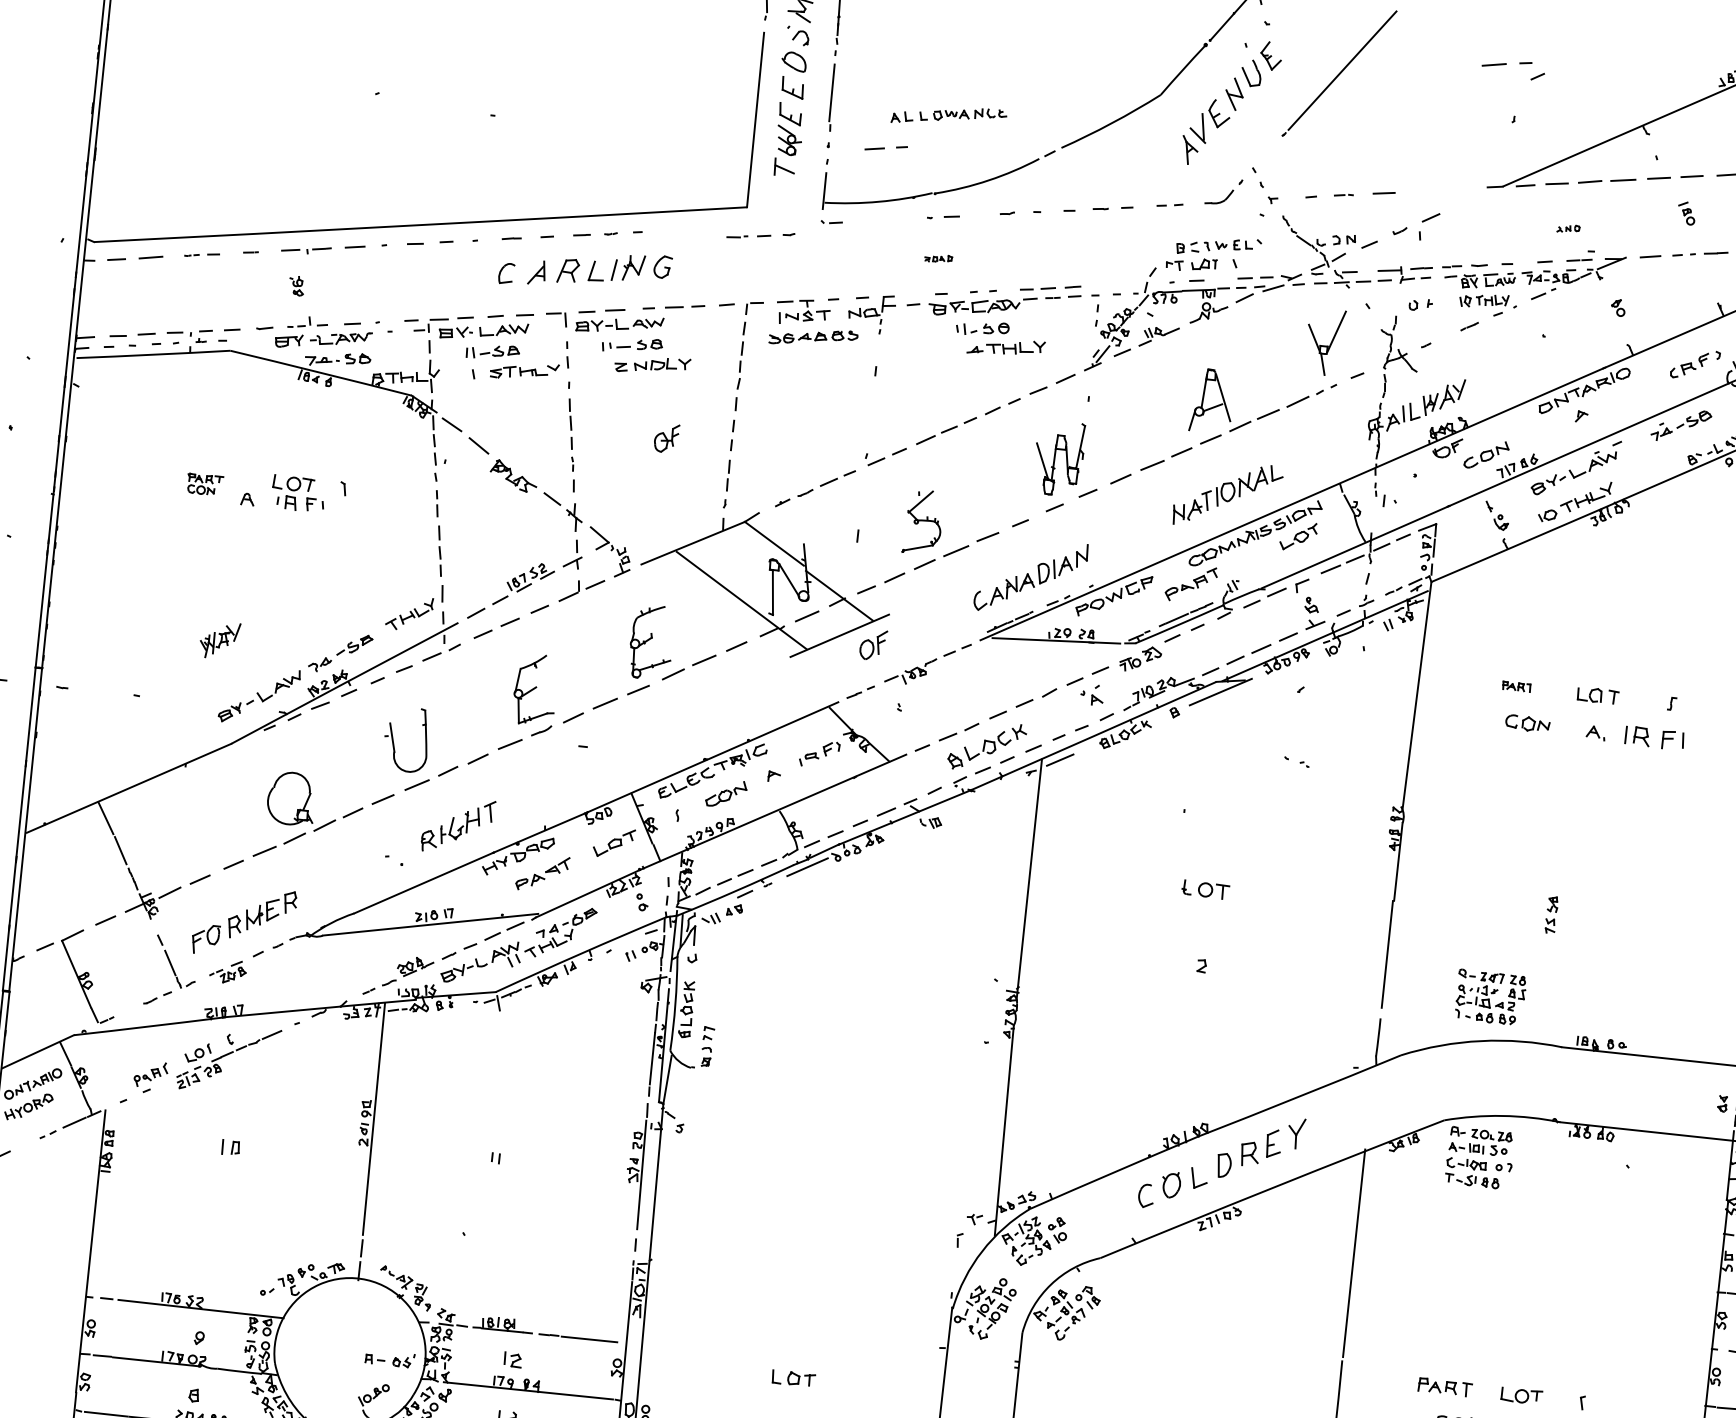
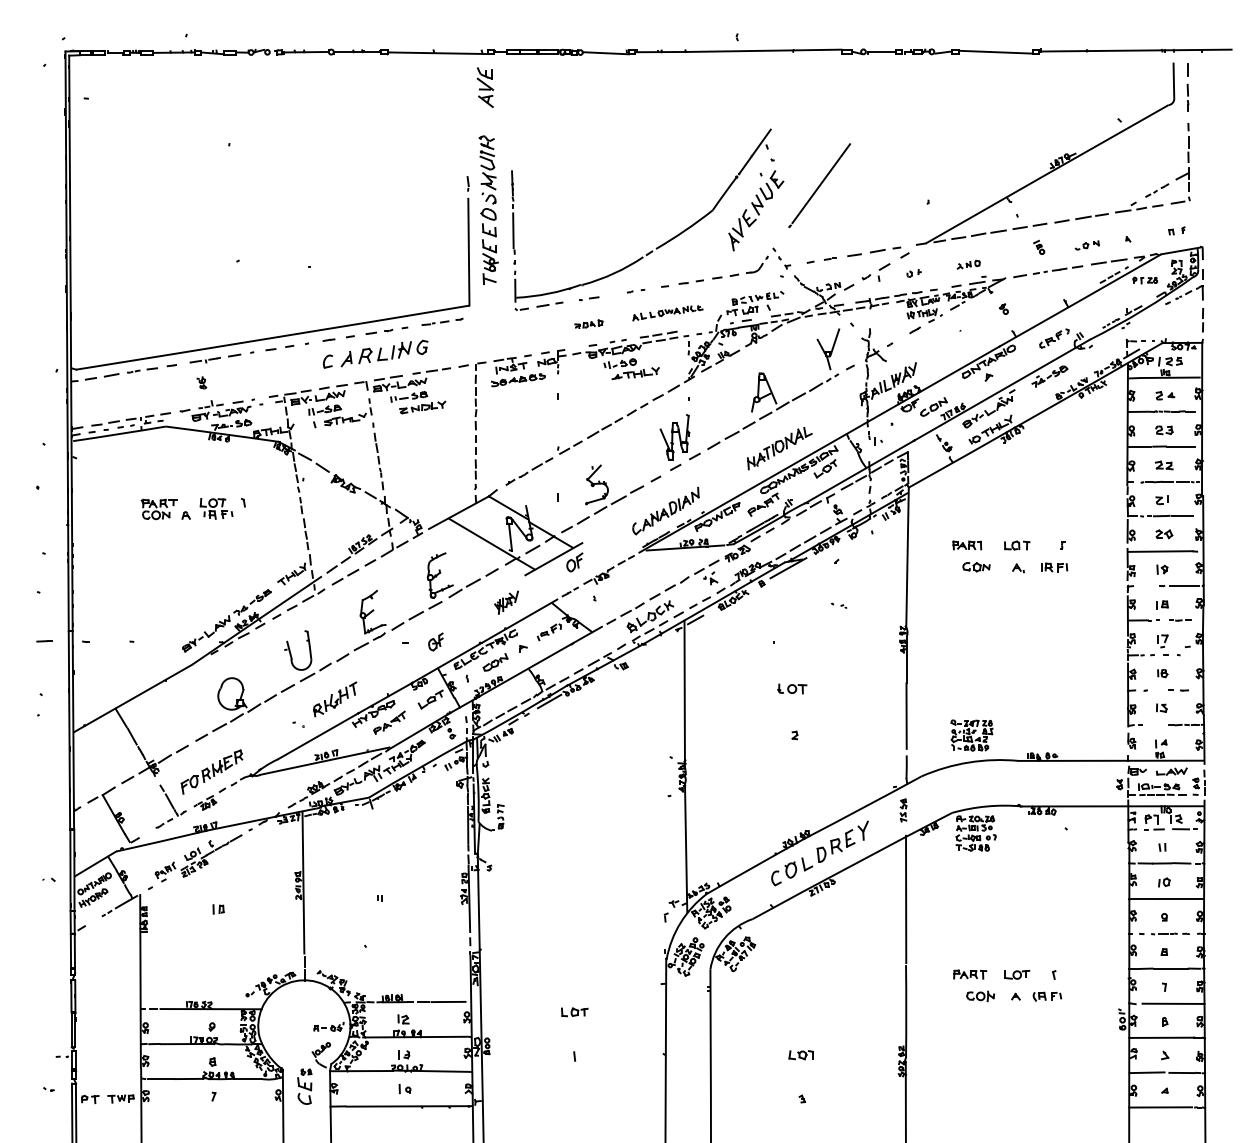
part: (1513, 69) -> (889, 252), moved
part: (948, 116) -> (667, 313), moved
line: (885, 147) -> (549, 304), moved
part: (1169, 205) -> (725, 276), size x1.67
part: (1022, 213) -> (636, 291), size x0.71
part: (1568, 228) -> (968, 264), size x1.67
part: (760, 234) -> (442, 321), moved
part: (202, 255) -> (142, 370), size x1.43
part: (938, 257) -> (588, 323), size x1.67
part: (1419, 304) -> (913, 273), moved
part: (665, 437) -> (435, 641), moved
part: (203, 484) -> (158, 509), size x1.67
part: (219, 639) -> (506, 602), moved
part: (1516, 686) -> (967, 545), size x1.67
part: (1654, 738) -> (1054, 567), size x0.71
part: (1551, 915) -> (903, 810), moved

